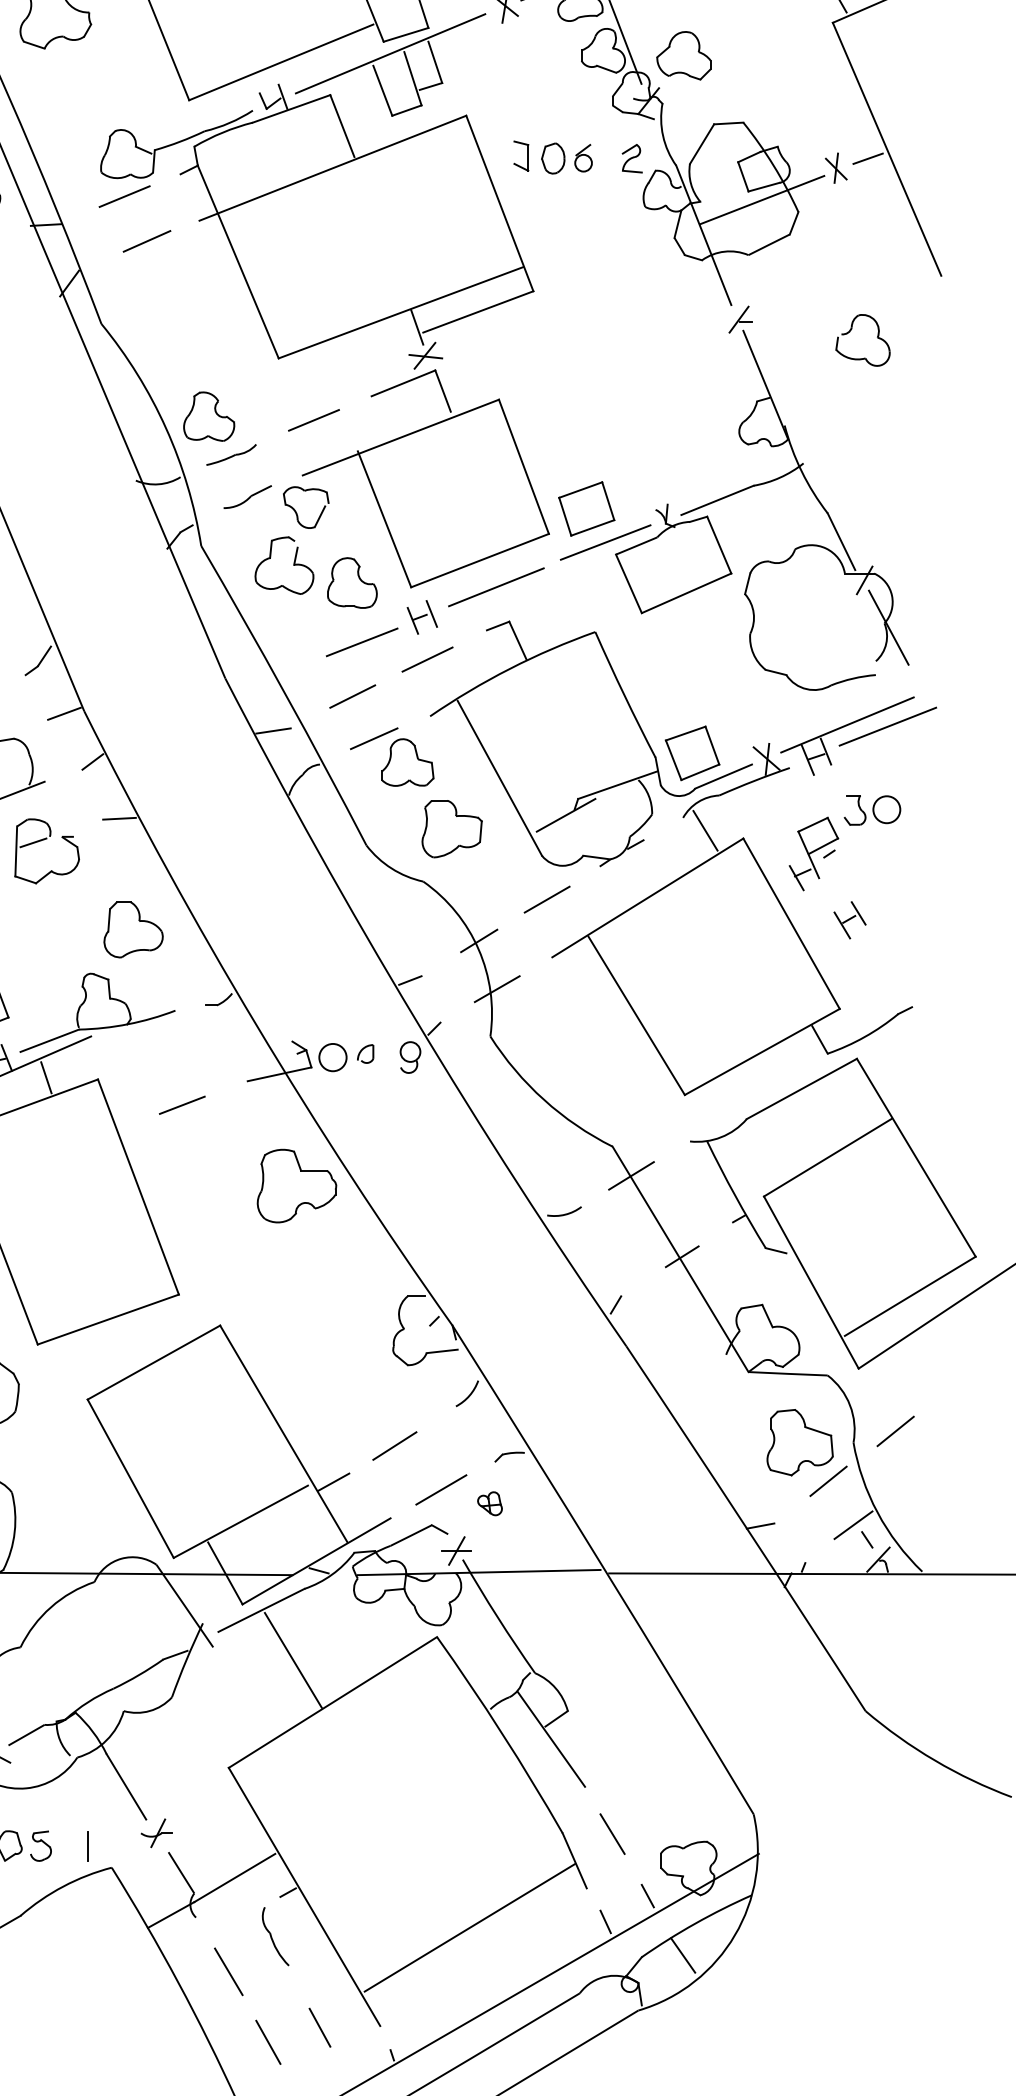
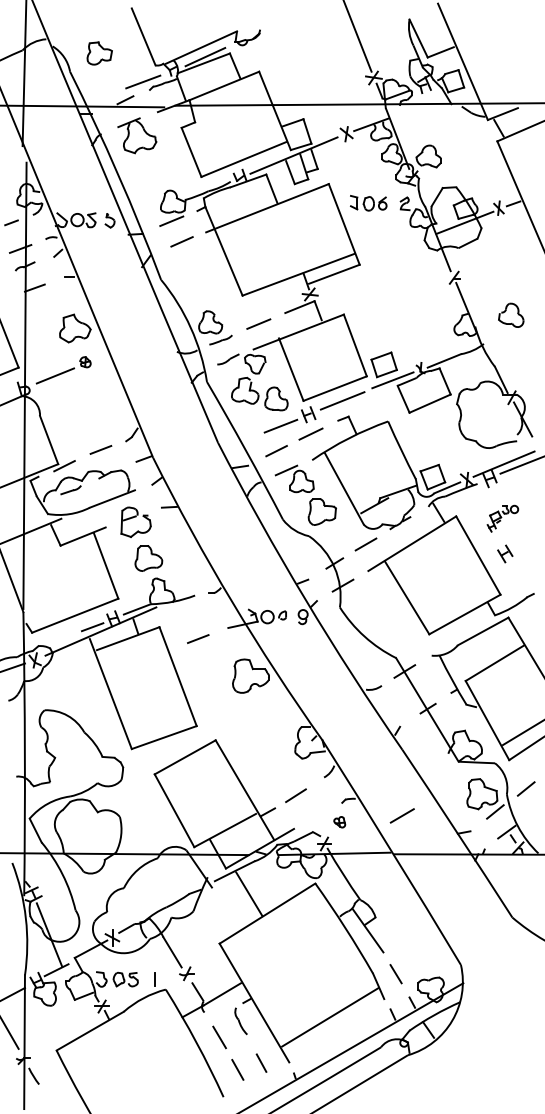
part: (863, 338) -> (511, 314), moved
part: (844, 843) -> (502, 518), size x0.6
part: (132, 930) -> (148, 558), moved
line: (439, 1489) -> (401, 815), moved

